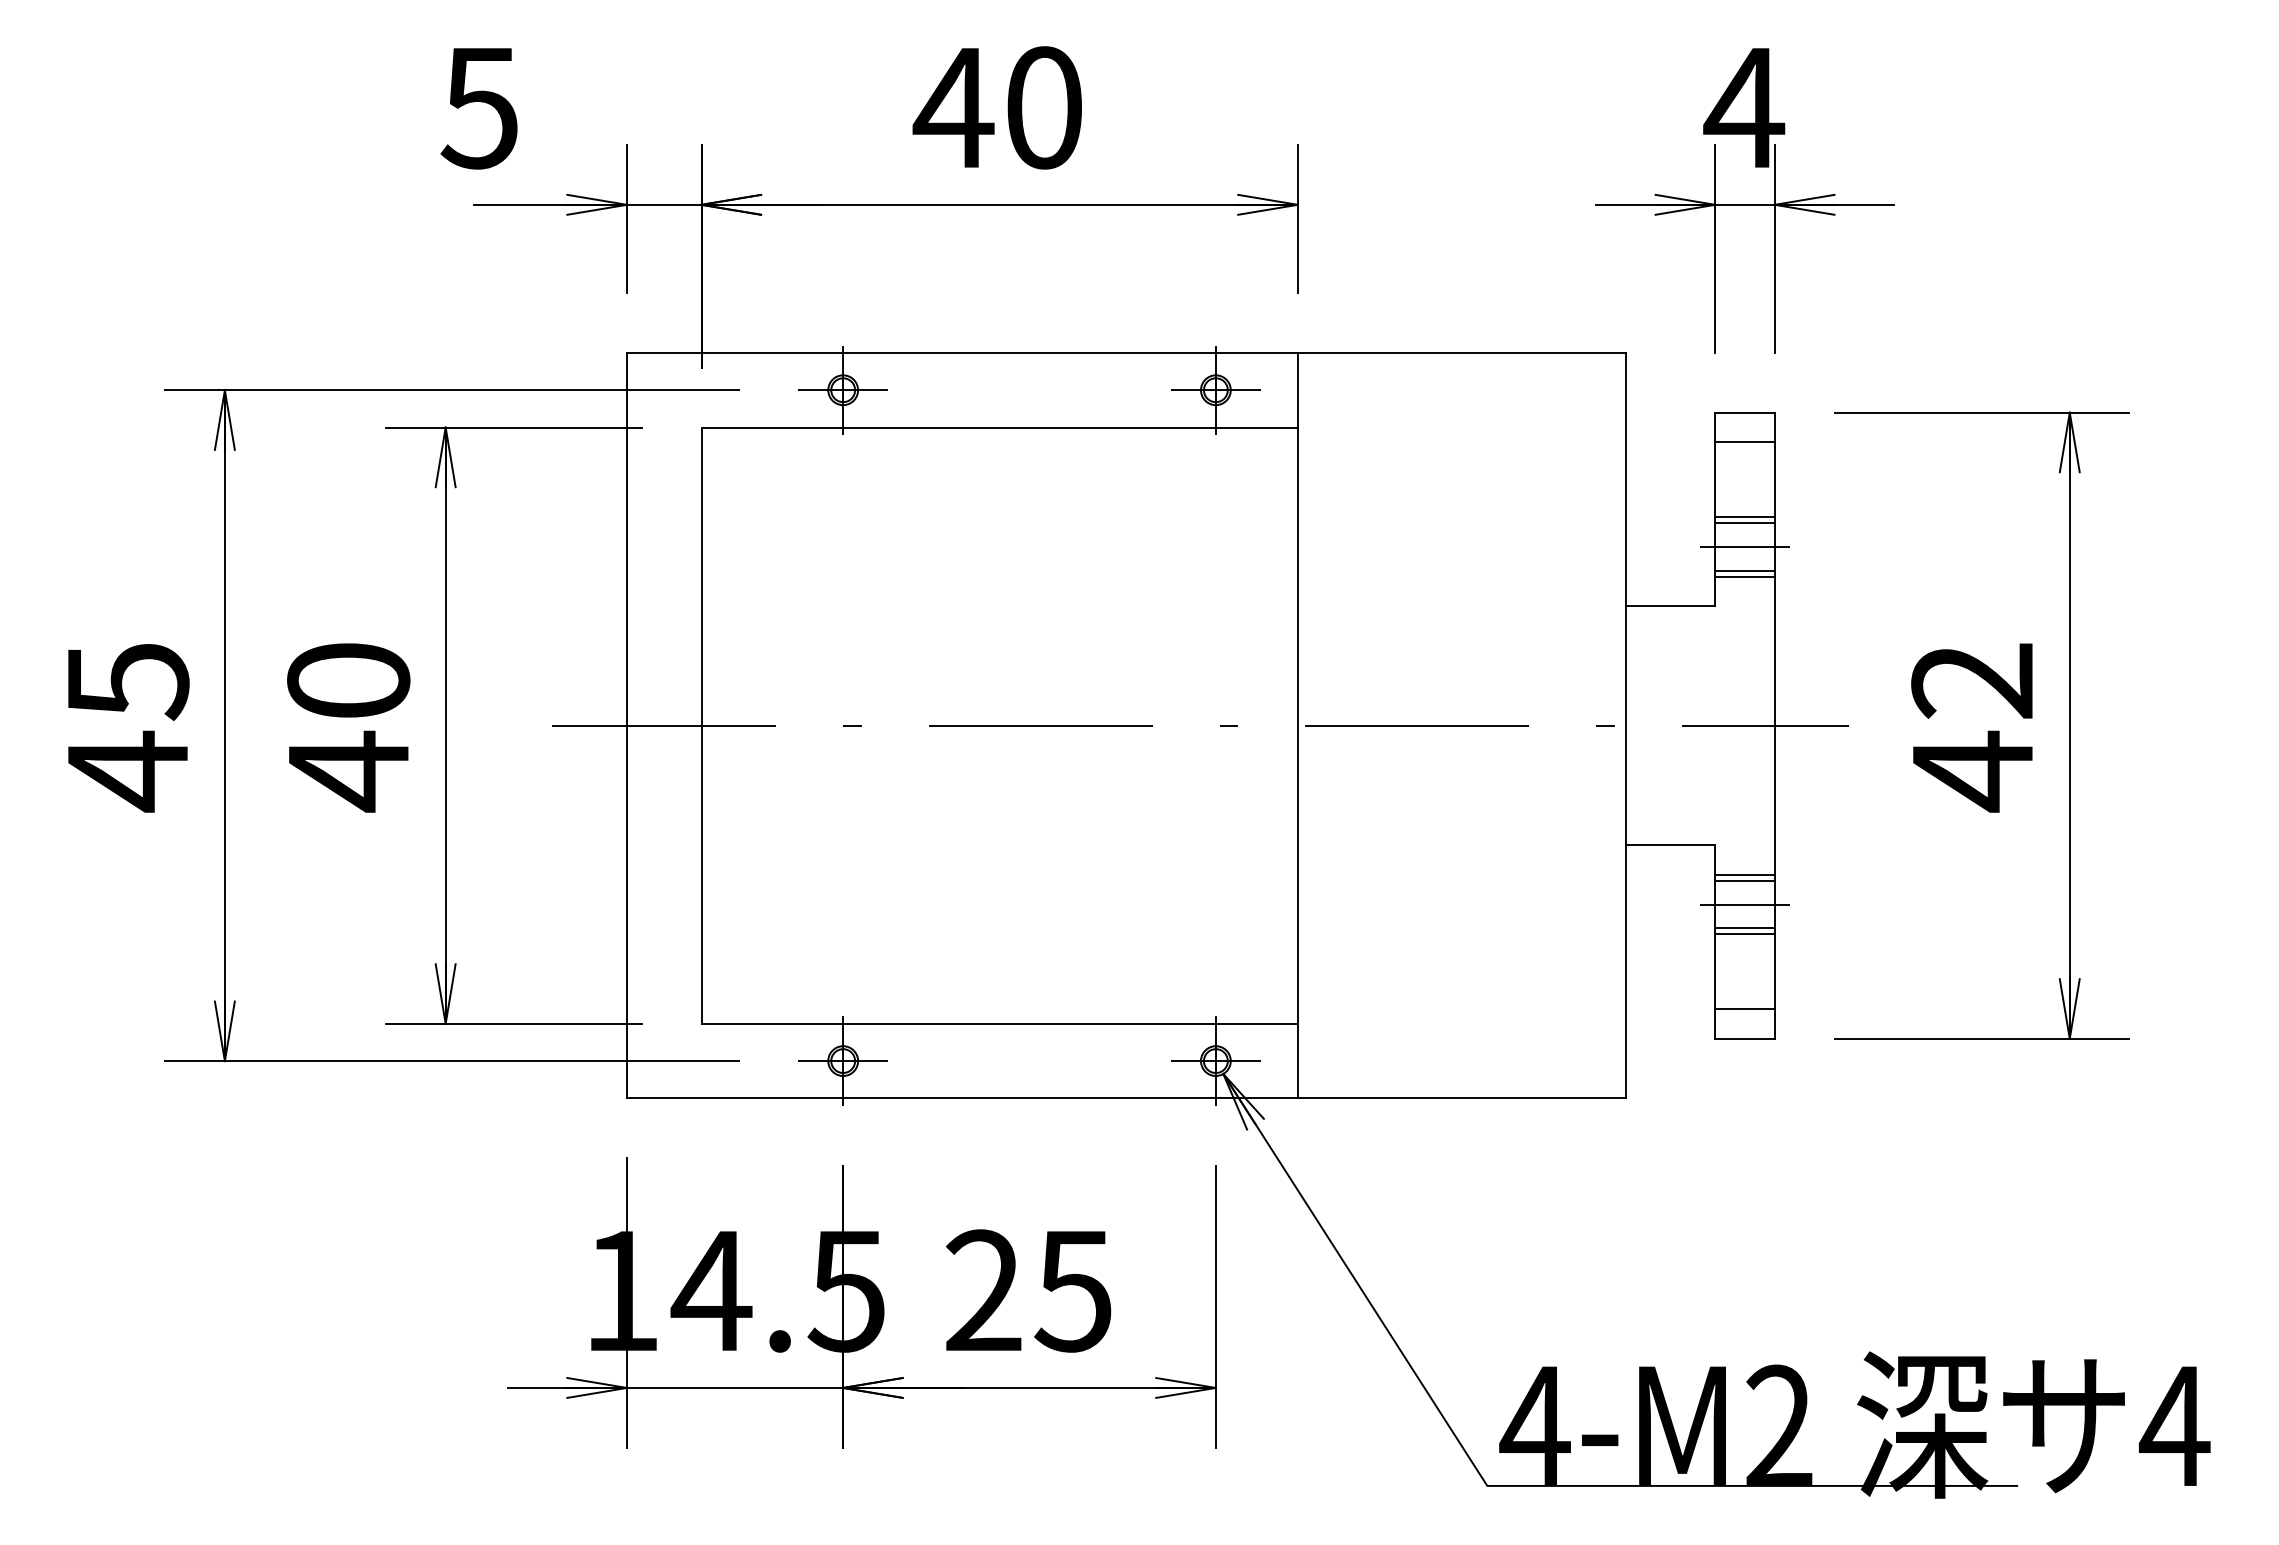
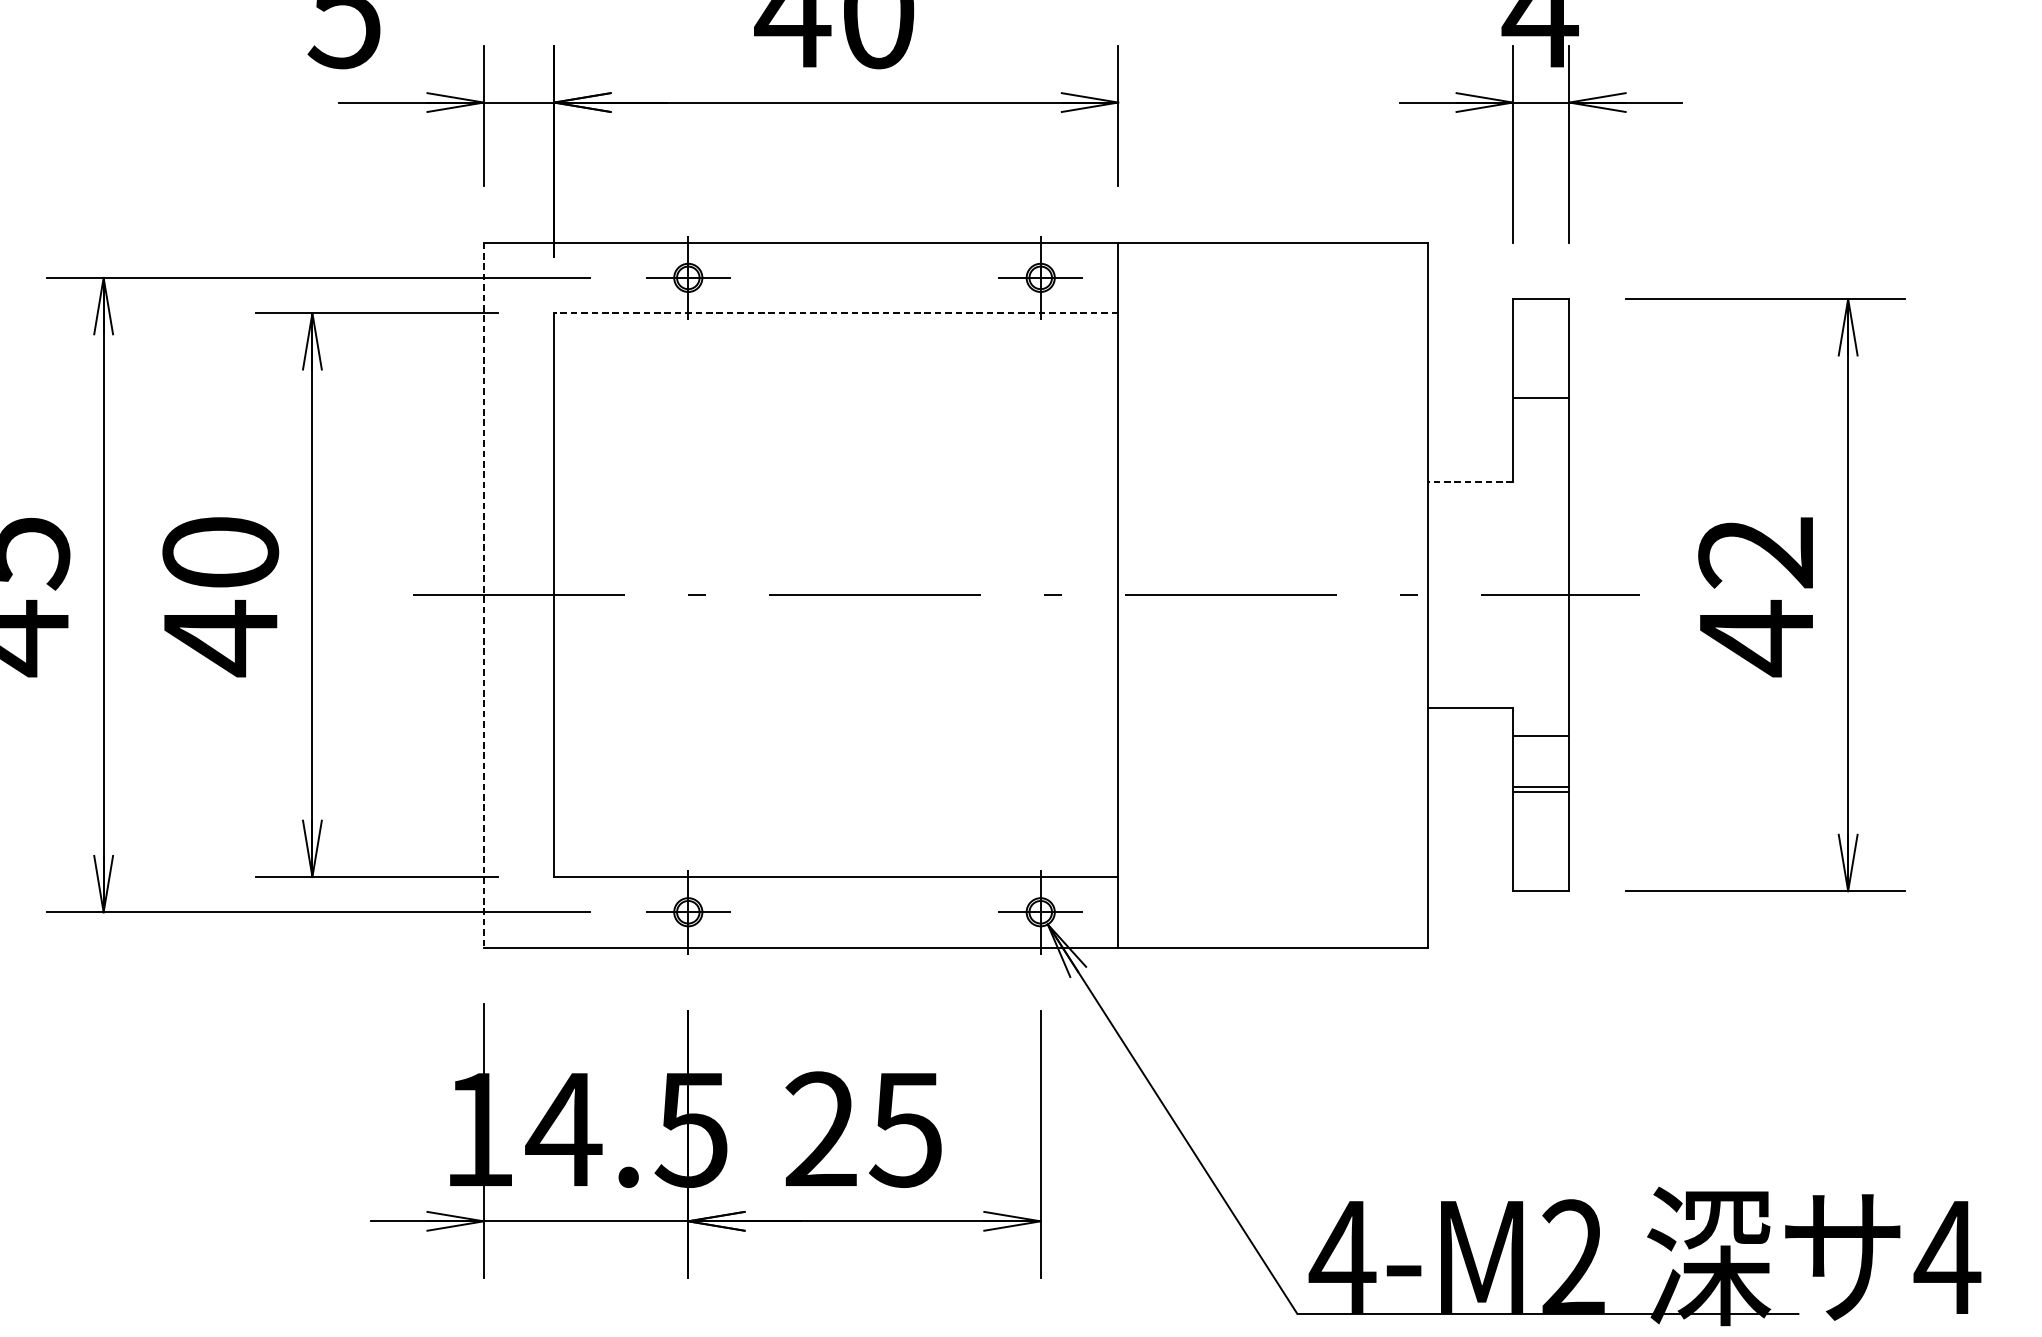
line: (999, 427) -> (836, 313), solid -> dashed
line: (1744, 442) -> (1540, 327), removed
line: (1744, 522) -> (1540, 402), removed
line: (1744, 546) -> (1540, 425), removed
line: (1744, 570) -> (1540, 448), removed
line: (1744, 576) -> (1540, 454), removed
line: (1670, 606) -> (1470, 482), solid -> dashed
line: (627, 725) -> (484, 594), solid -> dashed
line: (1744, 880) -> (1540, 741), removed
line: (1744, 904) -> (1540, 764), removed
line: (1744, 1008) -> (1540, 862), removed

